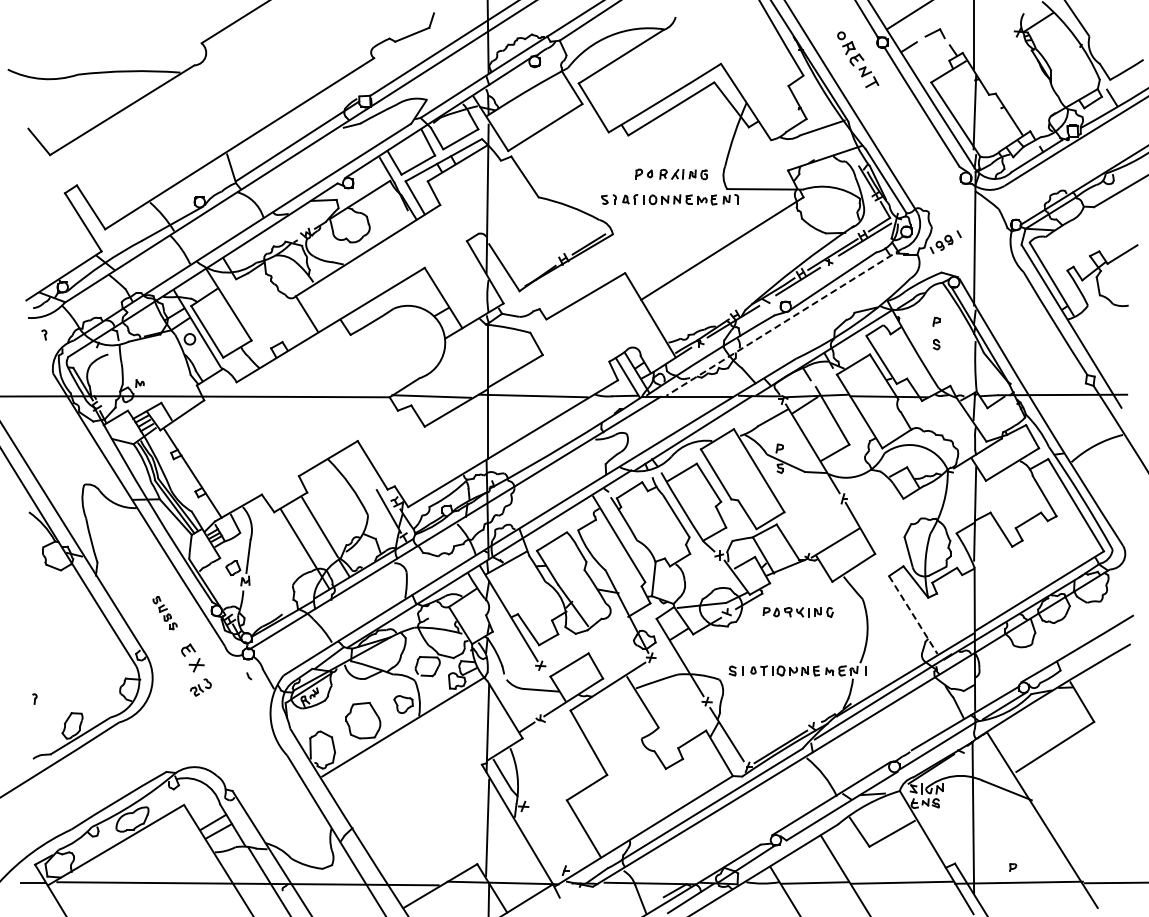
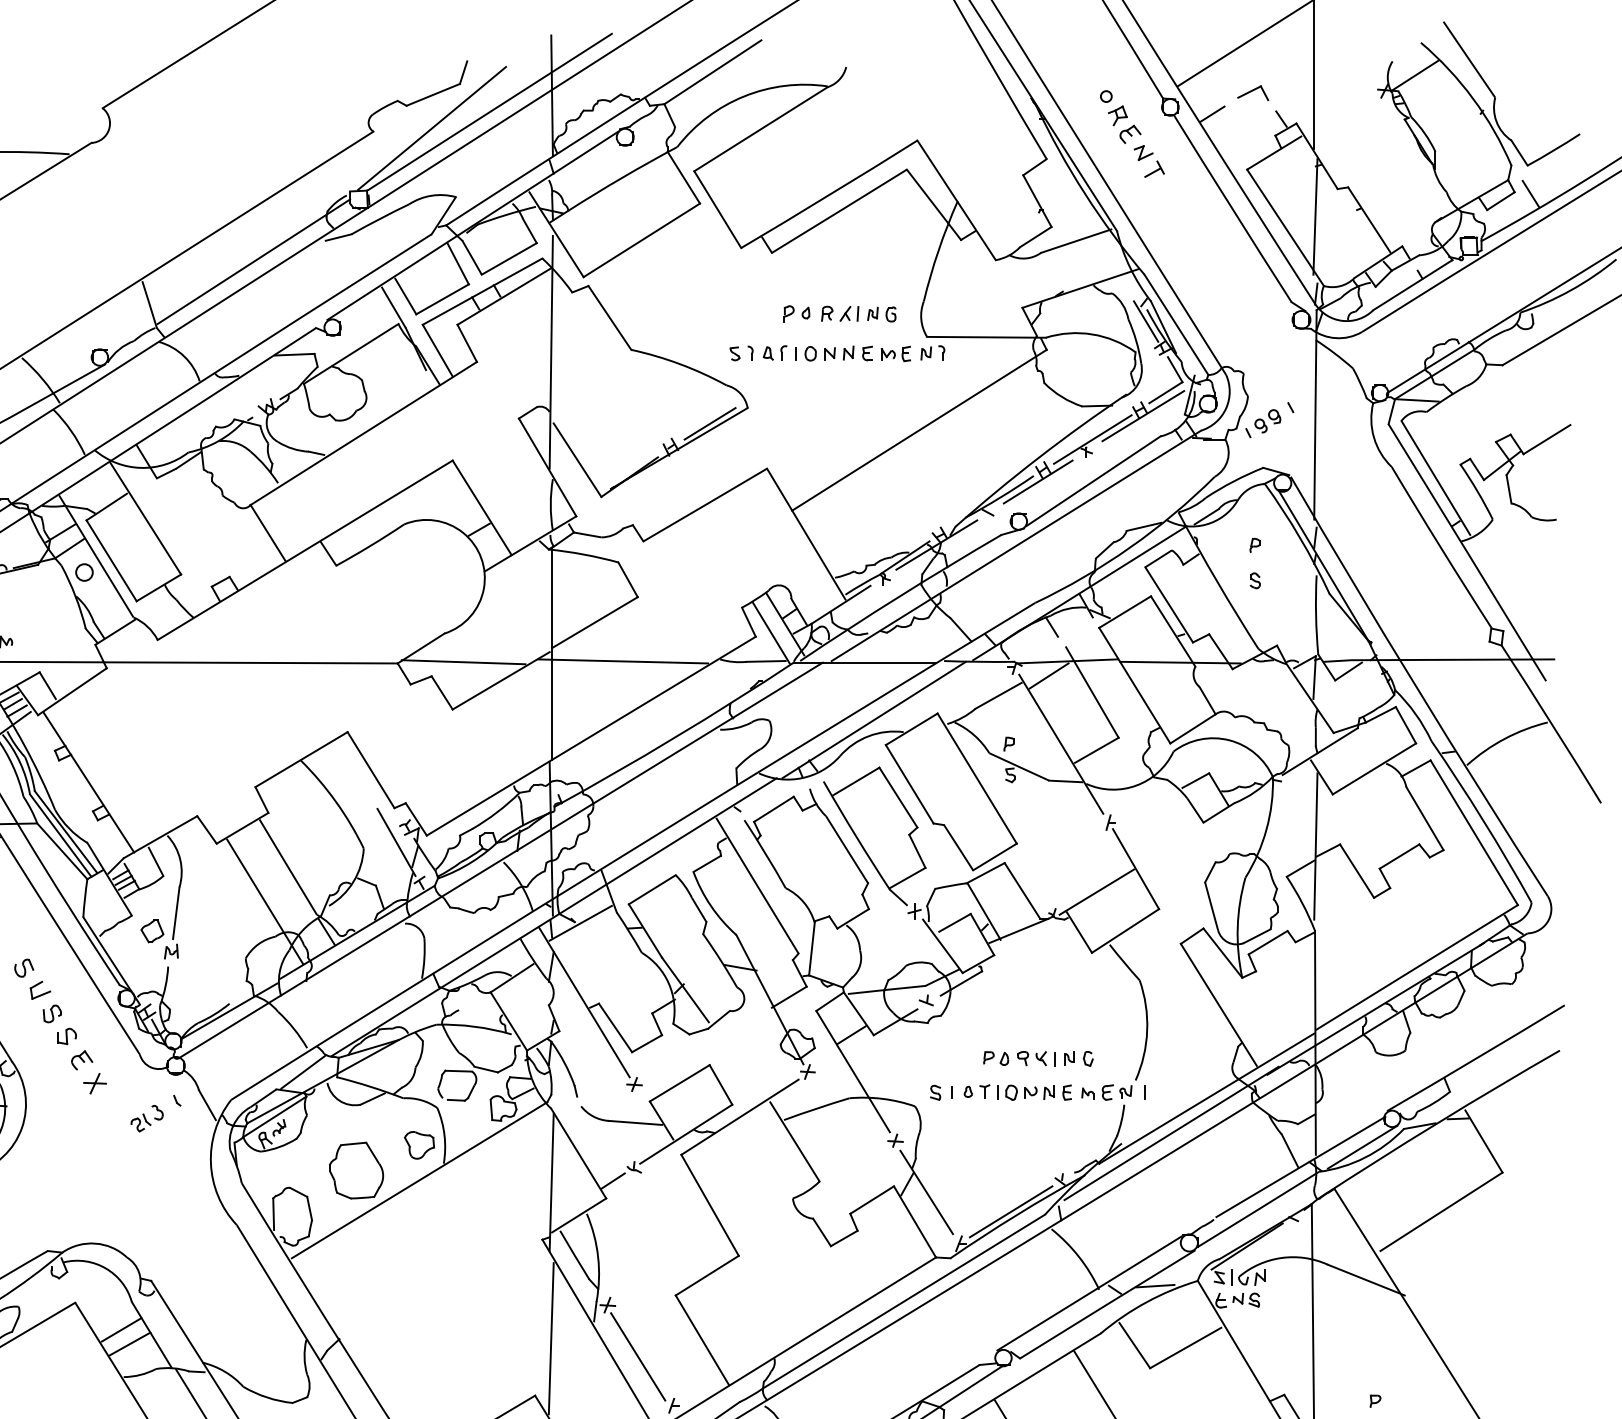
line: (411, 55) -> (431, 127), added
line: (784, 322) -> (1016, 546), dashed -> solid
part: (164, 612) -> (44, 1000), size x1.67
part: (797, 612) -> (1037, 1058), moved
line: (913, 615) -> (1219, 1005), dashed -> solid
part: (200, 687) -> (146, 1118), moved
line: (542, 839) -> (637, 1356), added

